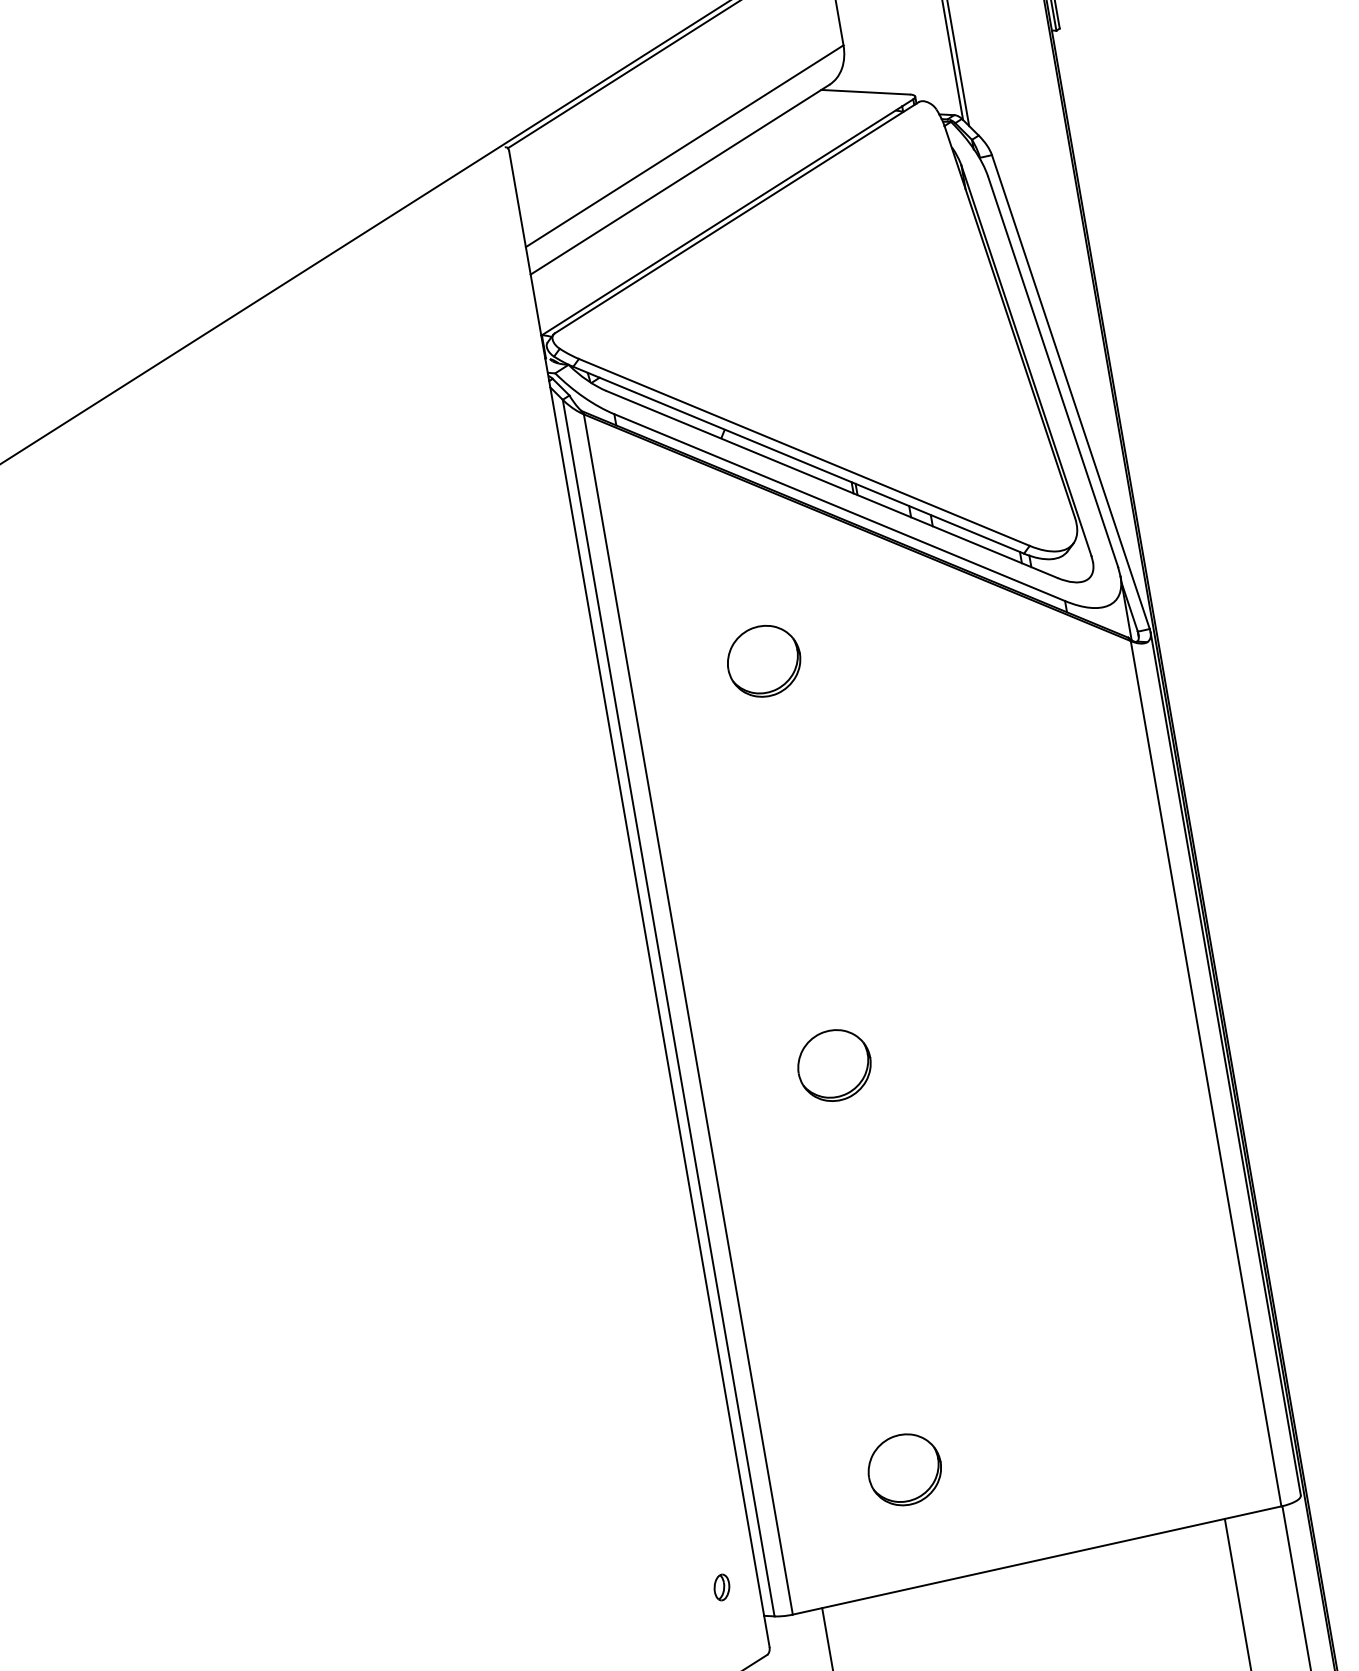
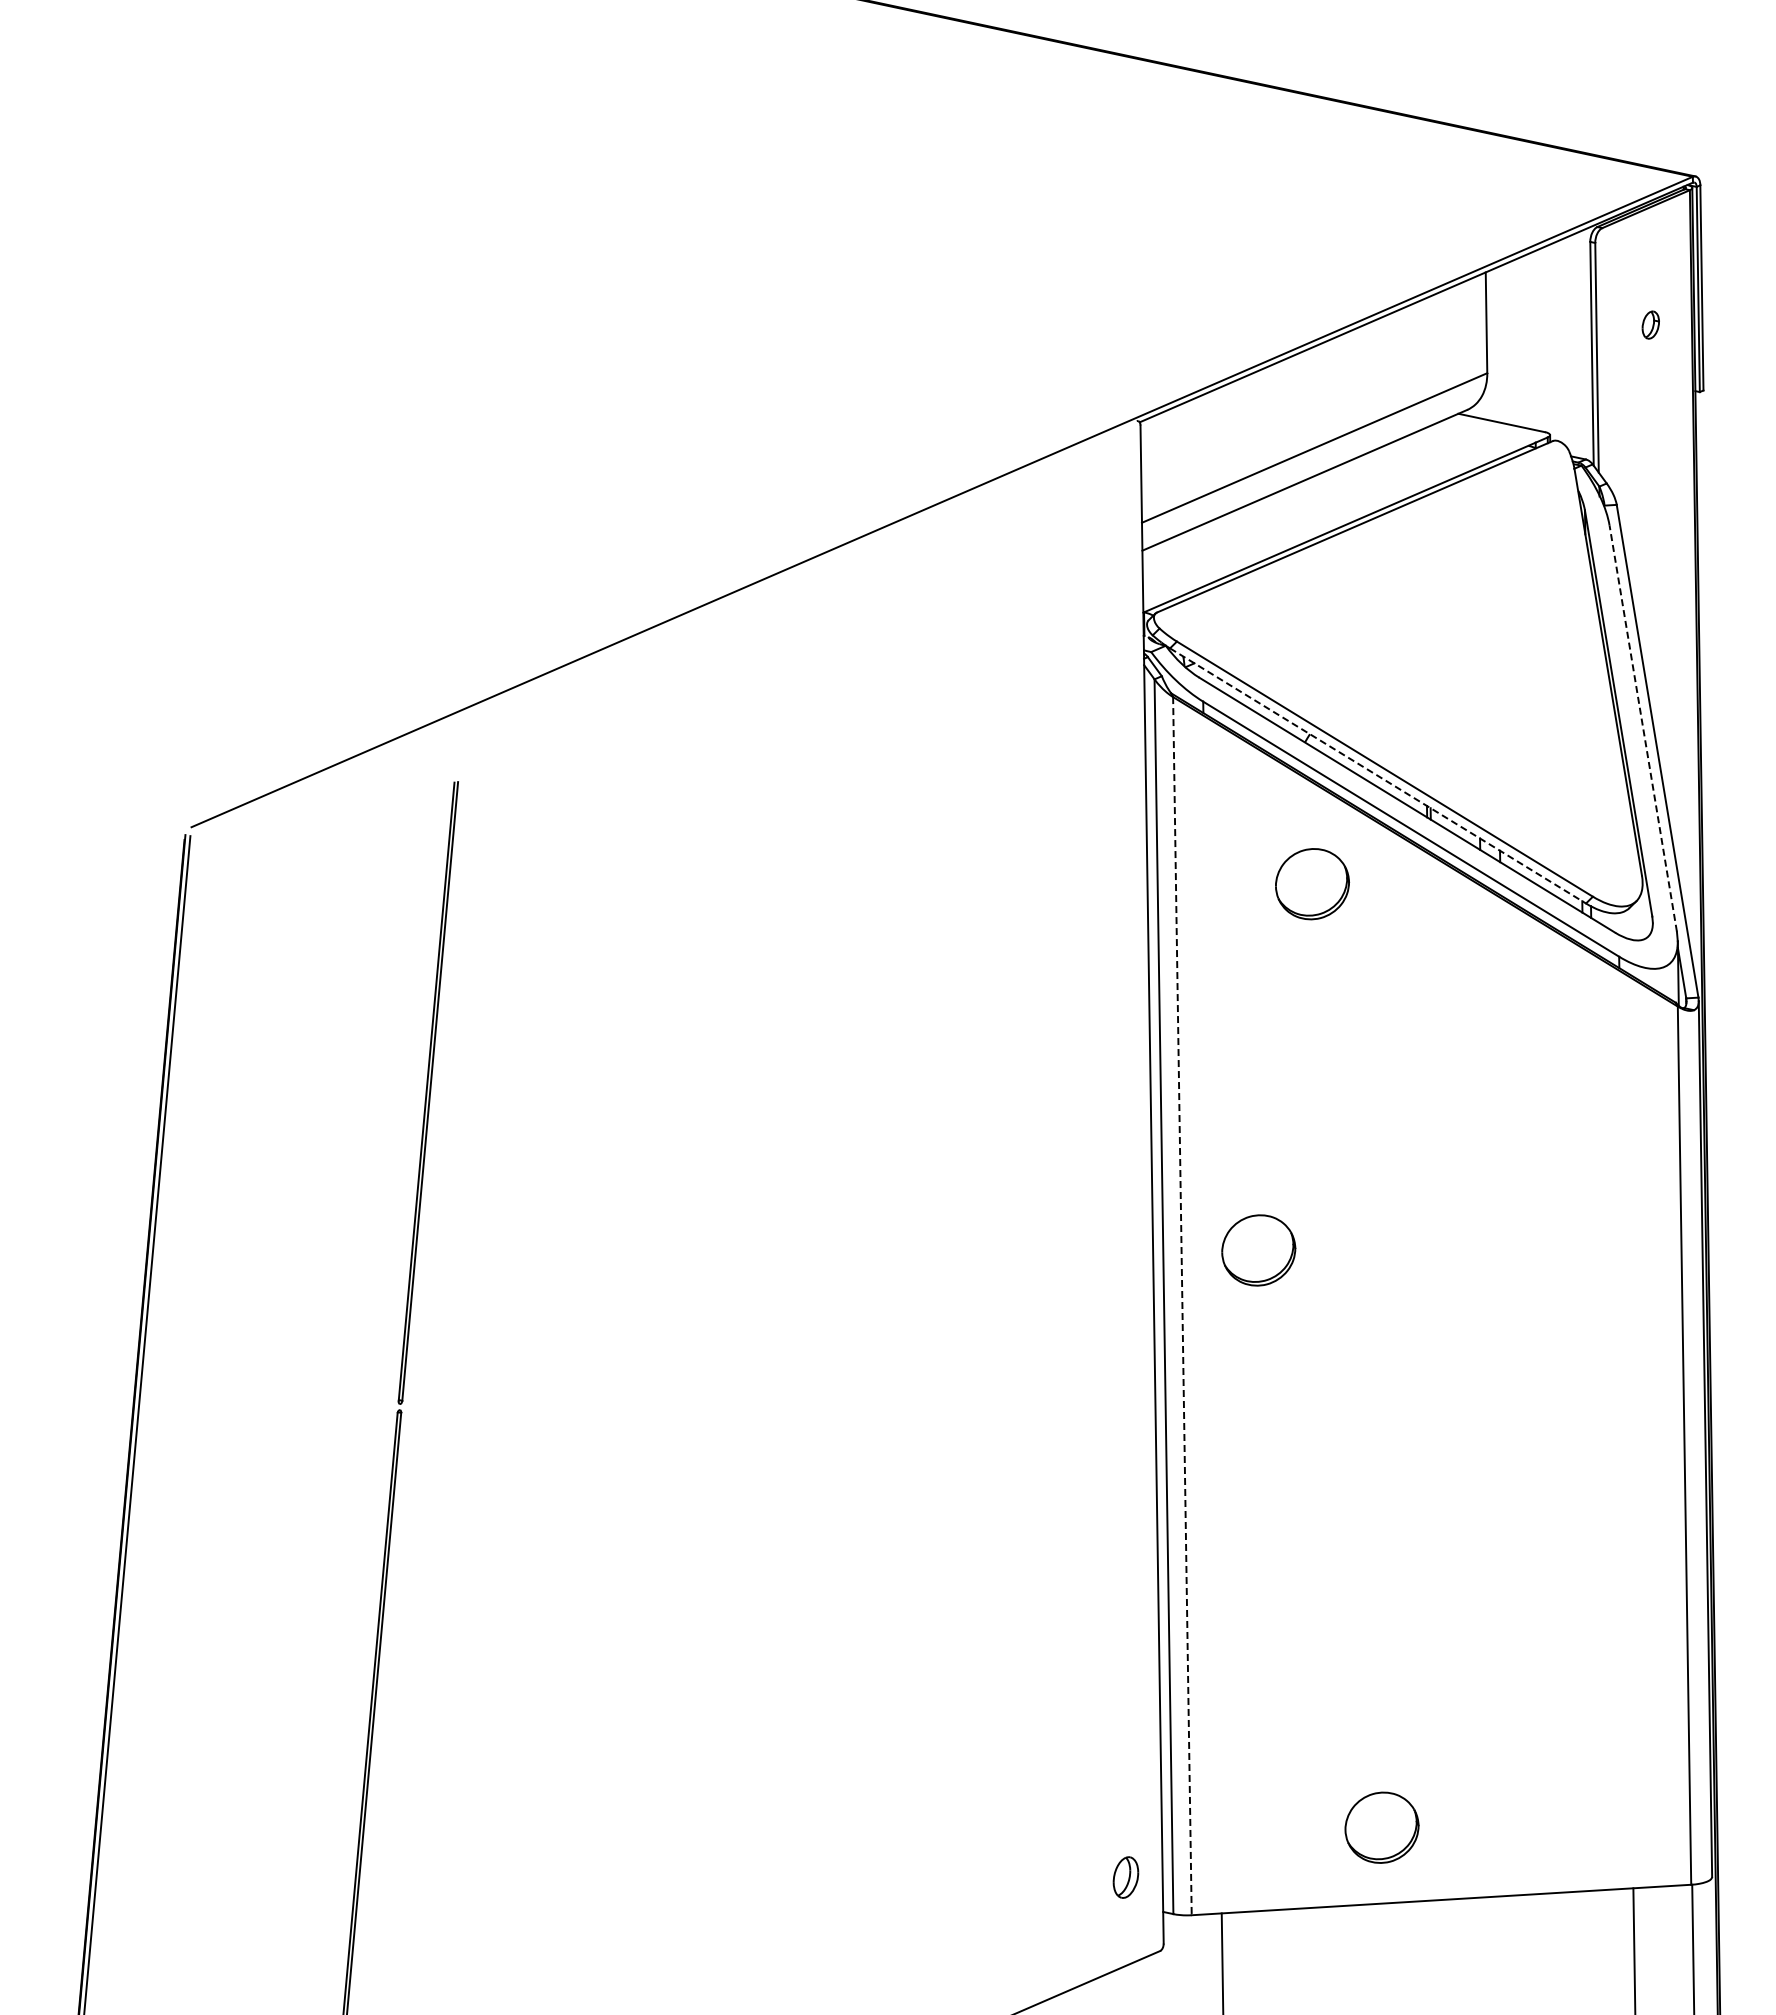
line: (1053, 371) -> (1643, 728), solid -> dashed
line: (799, 459) -> (1378, 775), solid -> dashed
part: (764, 661) -> (1312, 884), moved
line: (688, 1014) -> (1182, 1306), solid -> dashed
part: (834, 1065) -> (1258, 1250), moved
part: (904, 1469) -> (1381, 1827), moved
part: (721, 1586) -> (1125, 1876), size x1.6

